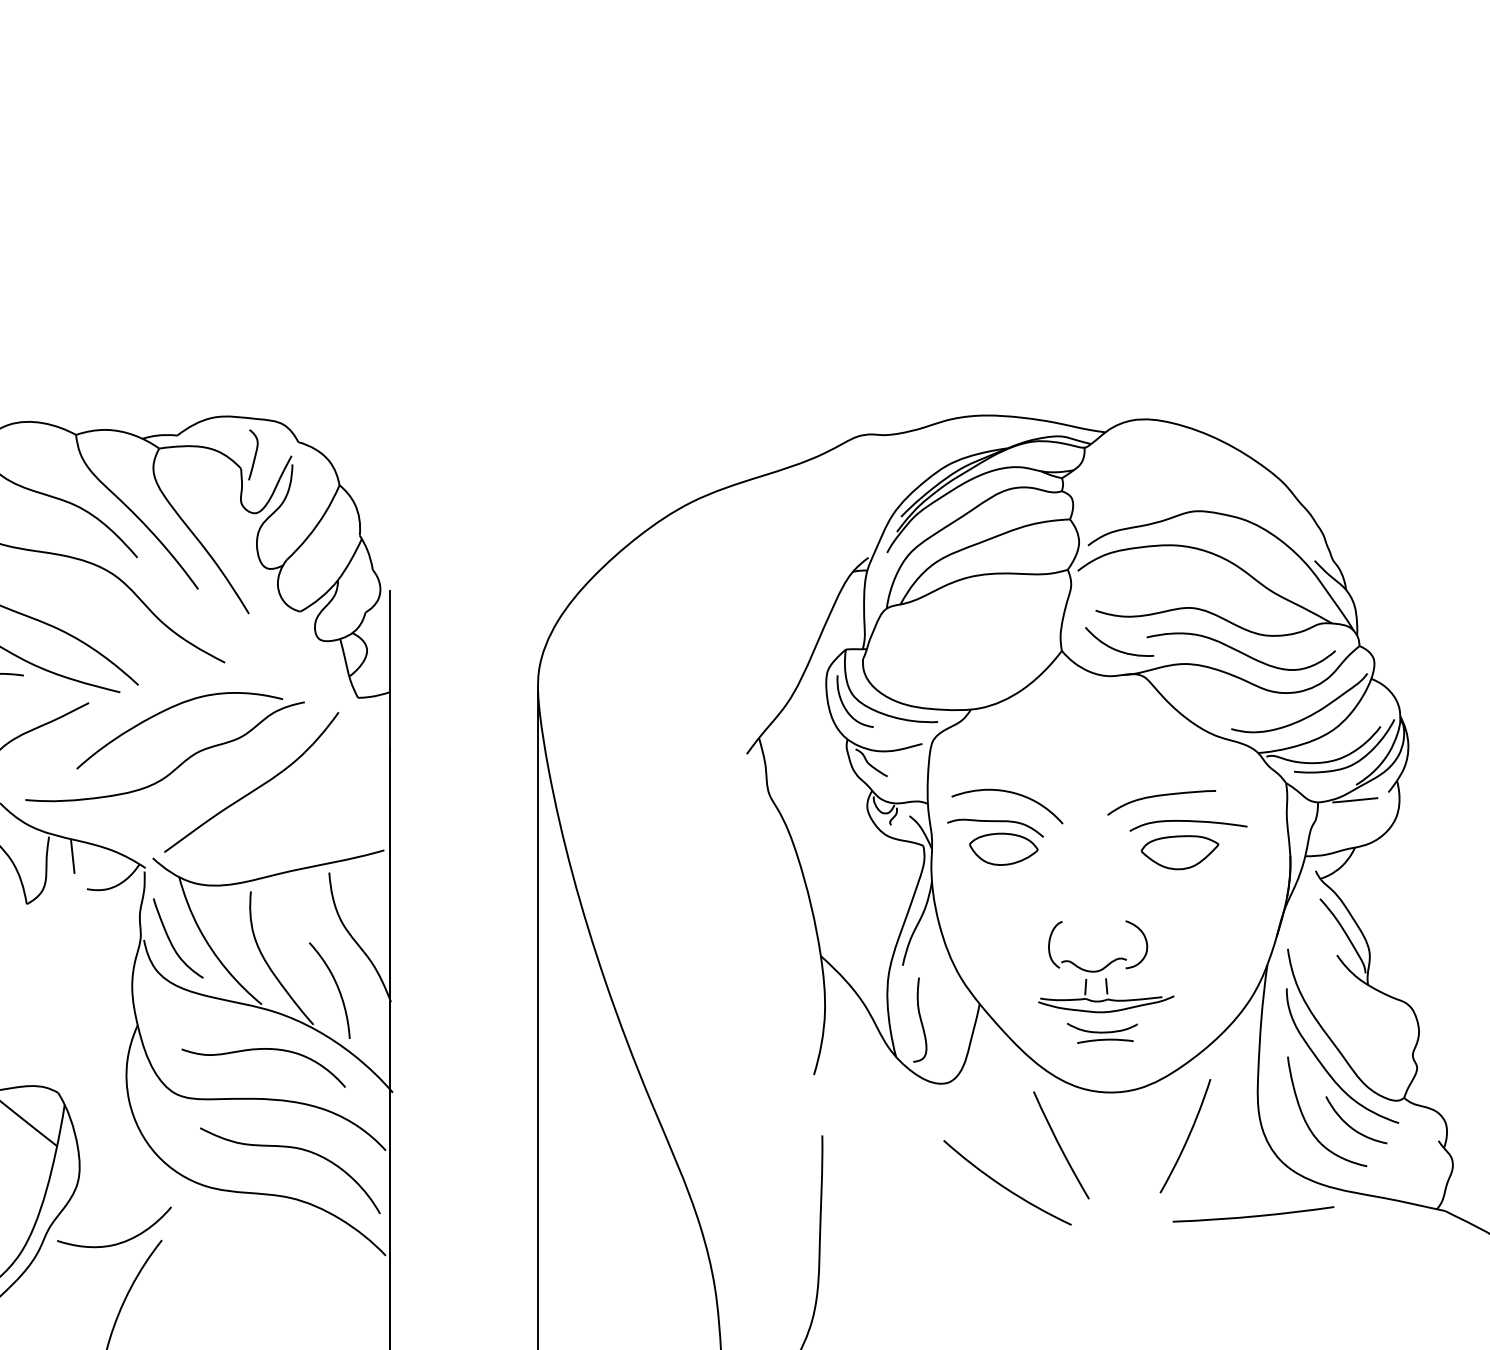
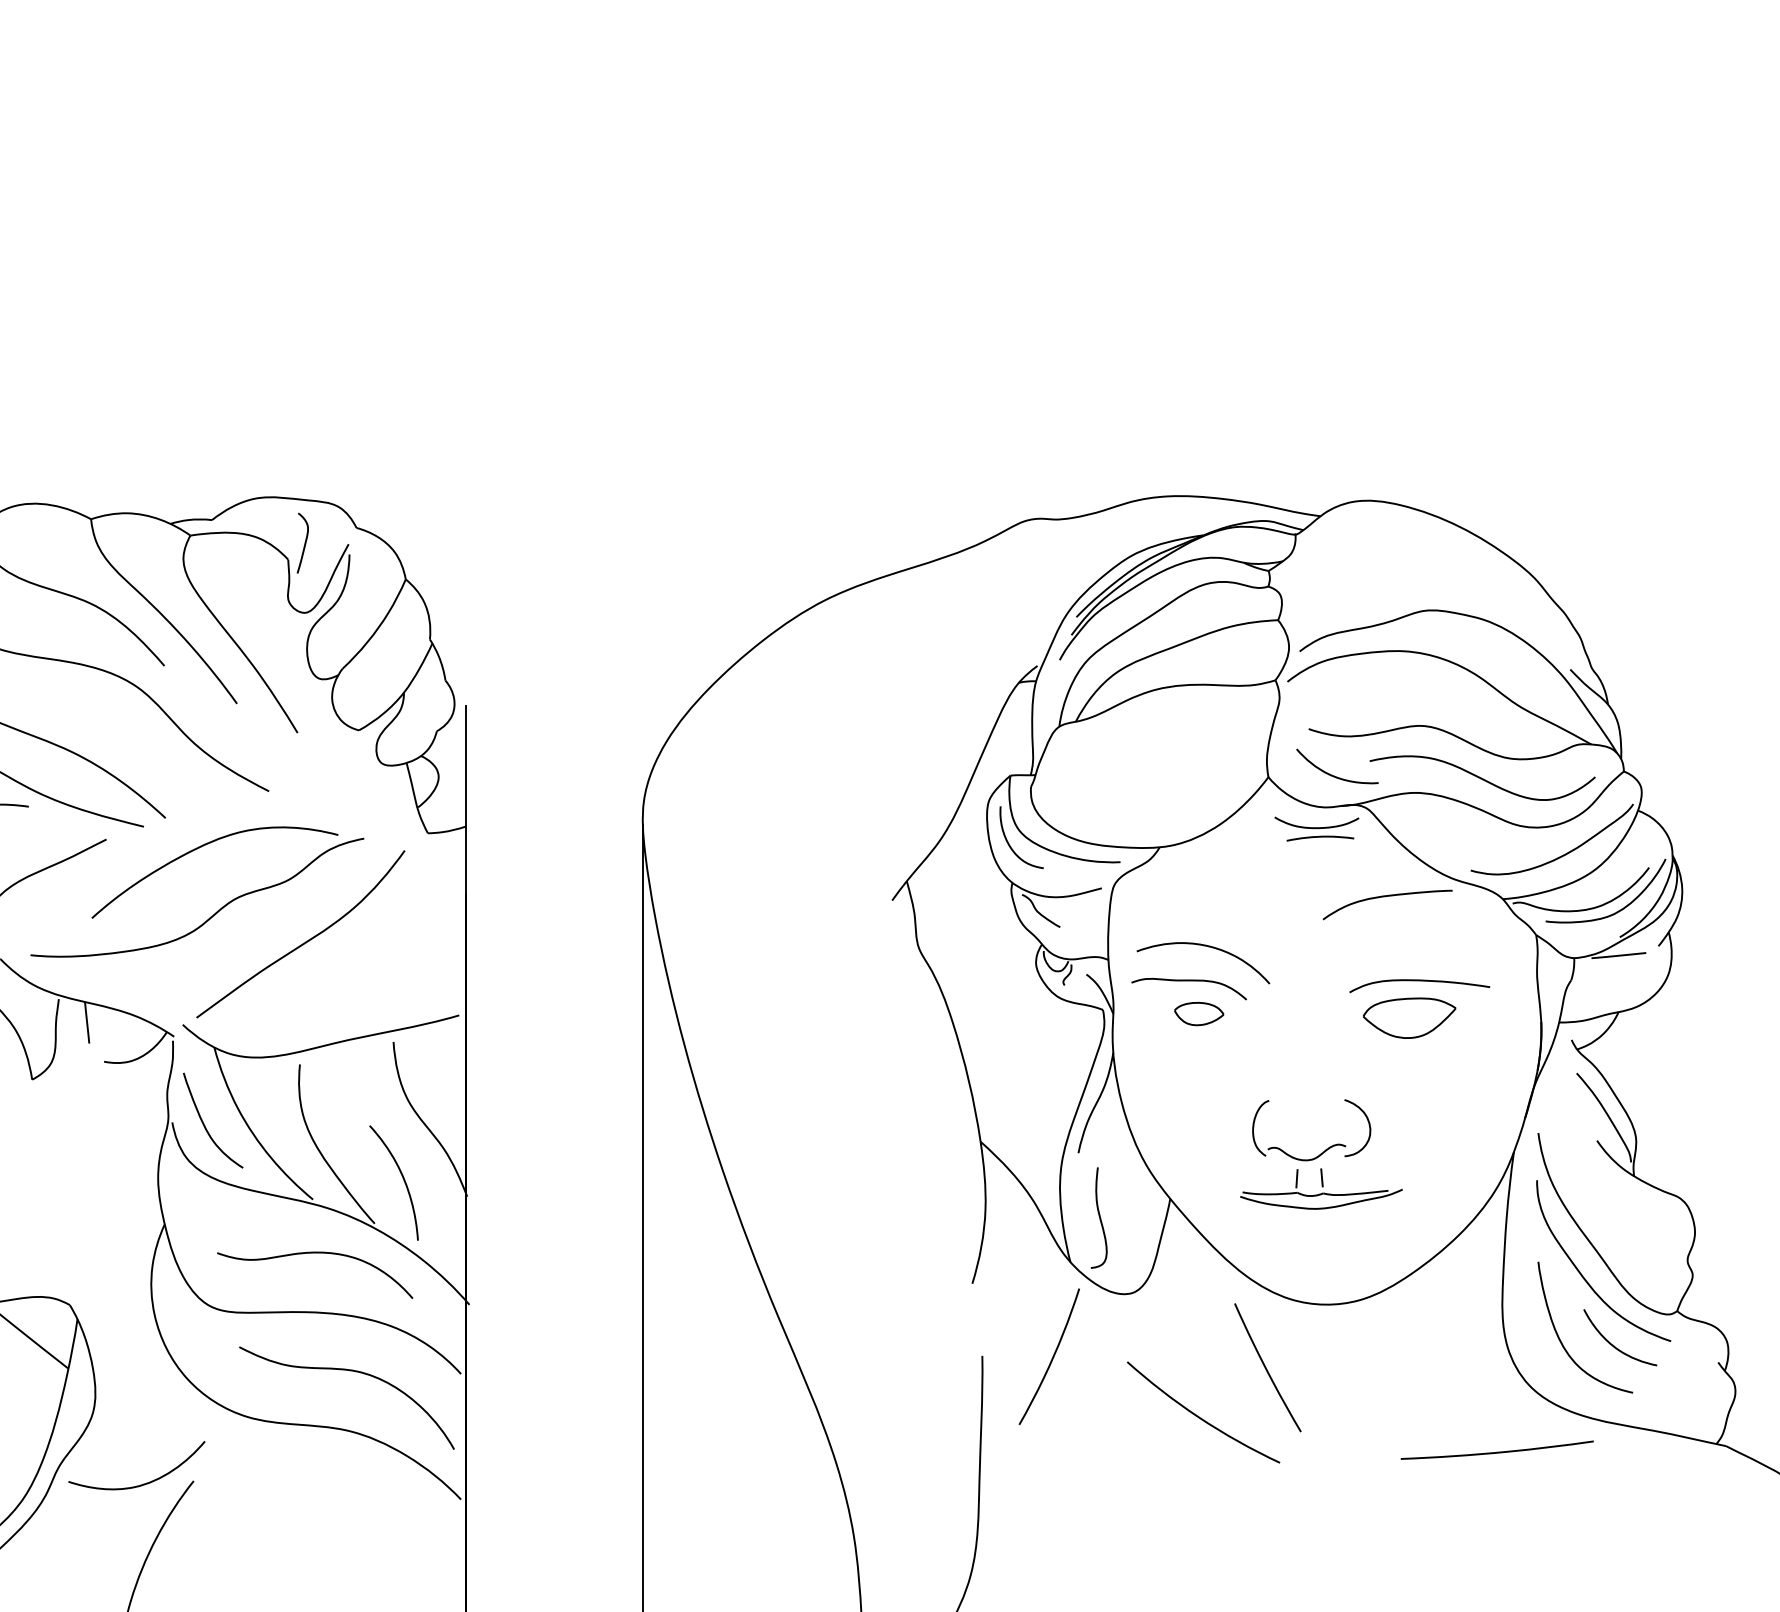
curve: (1161, 796) -> (1387, 897), moved
part: (1003, 848) -> (1198, 1013), size x0.6
part: (1102, 1032) -> (1316, 828), moved
curve: (1187, 1136) -> (1051, 1357), moved

